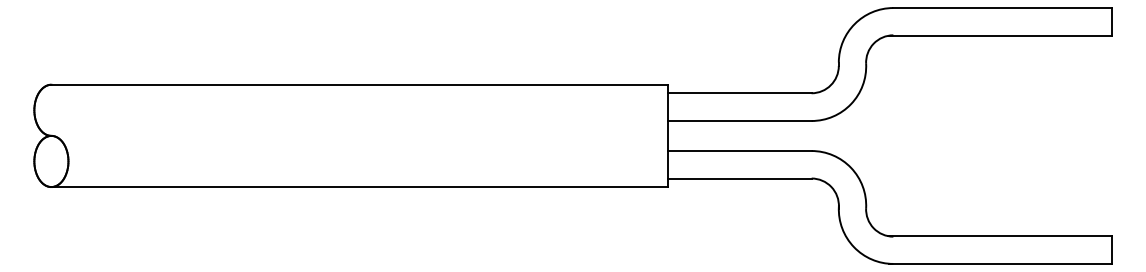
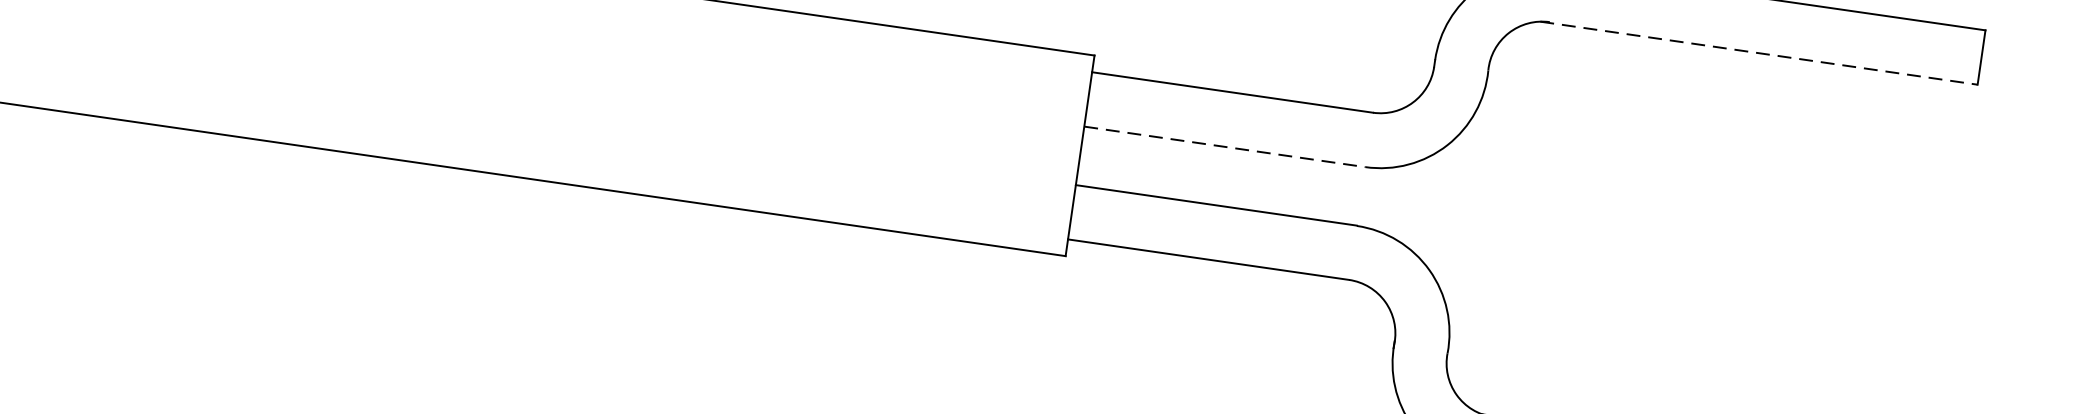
line: (1000, 35) -> (1759, 52), solid -> dashed
line: (739, 121) -> (1223, 147), solid -> dashed

